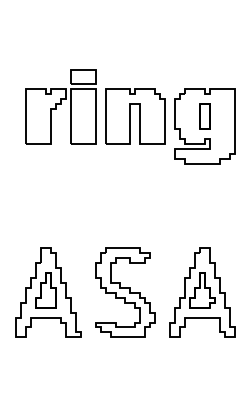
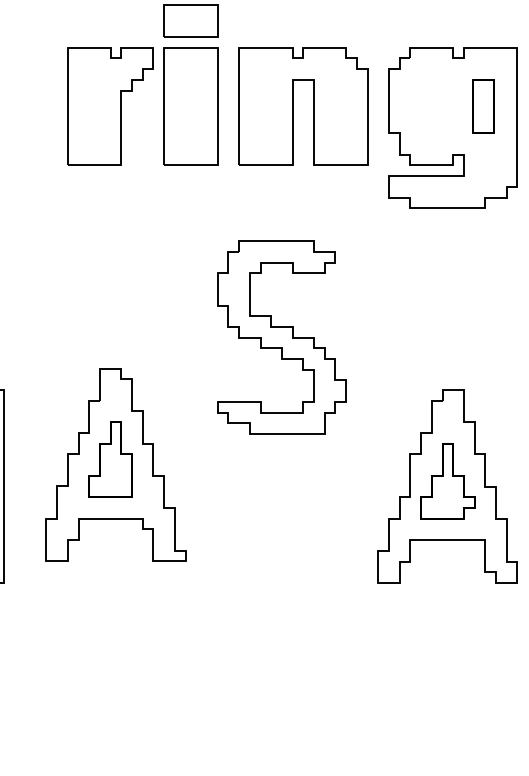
part: (204, 116) -> (482, 106), moved
part: (48, 292) -> (115, 464), moved
part: (125, 292) -> (282, 337), moved

